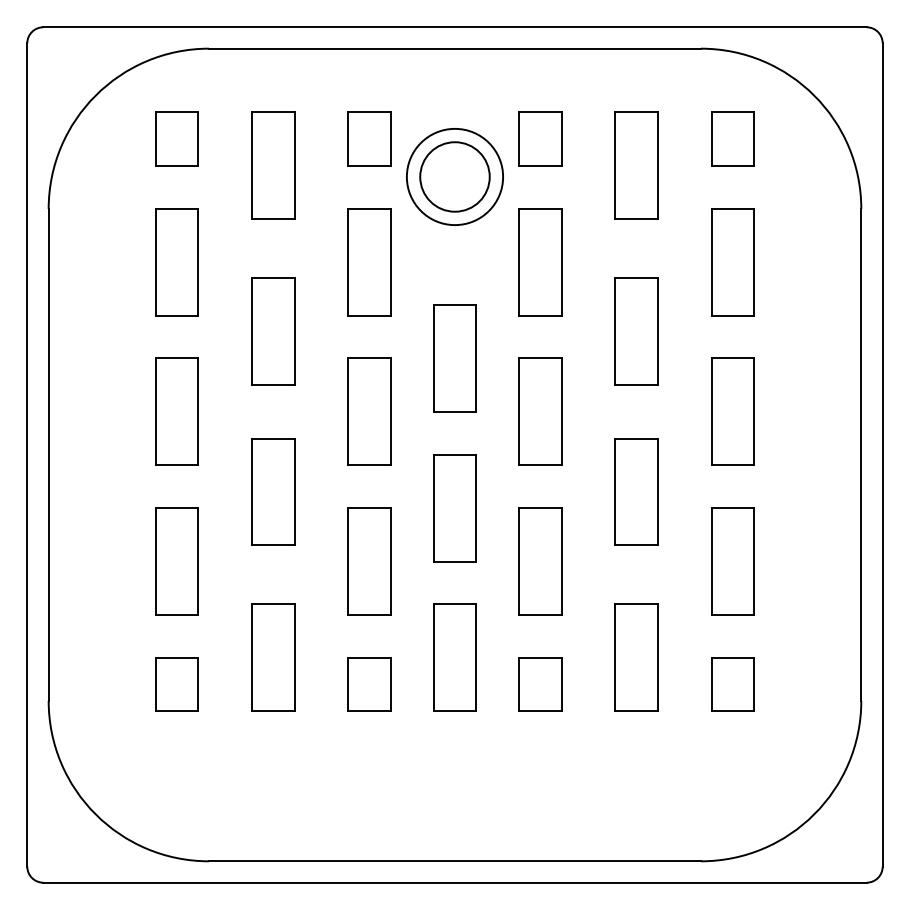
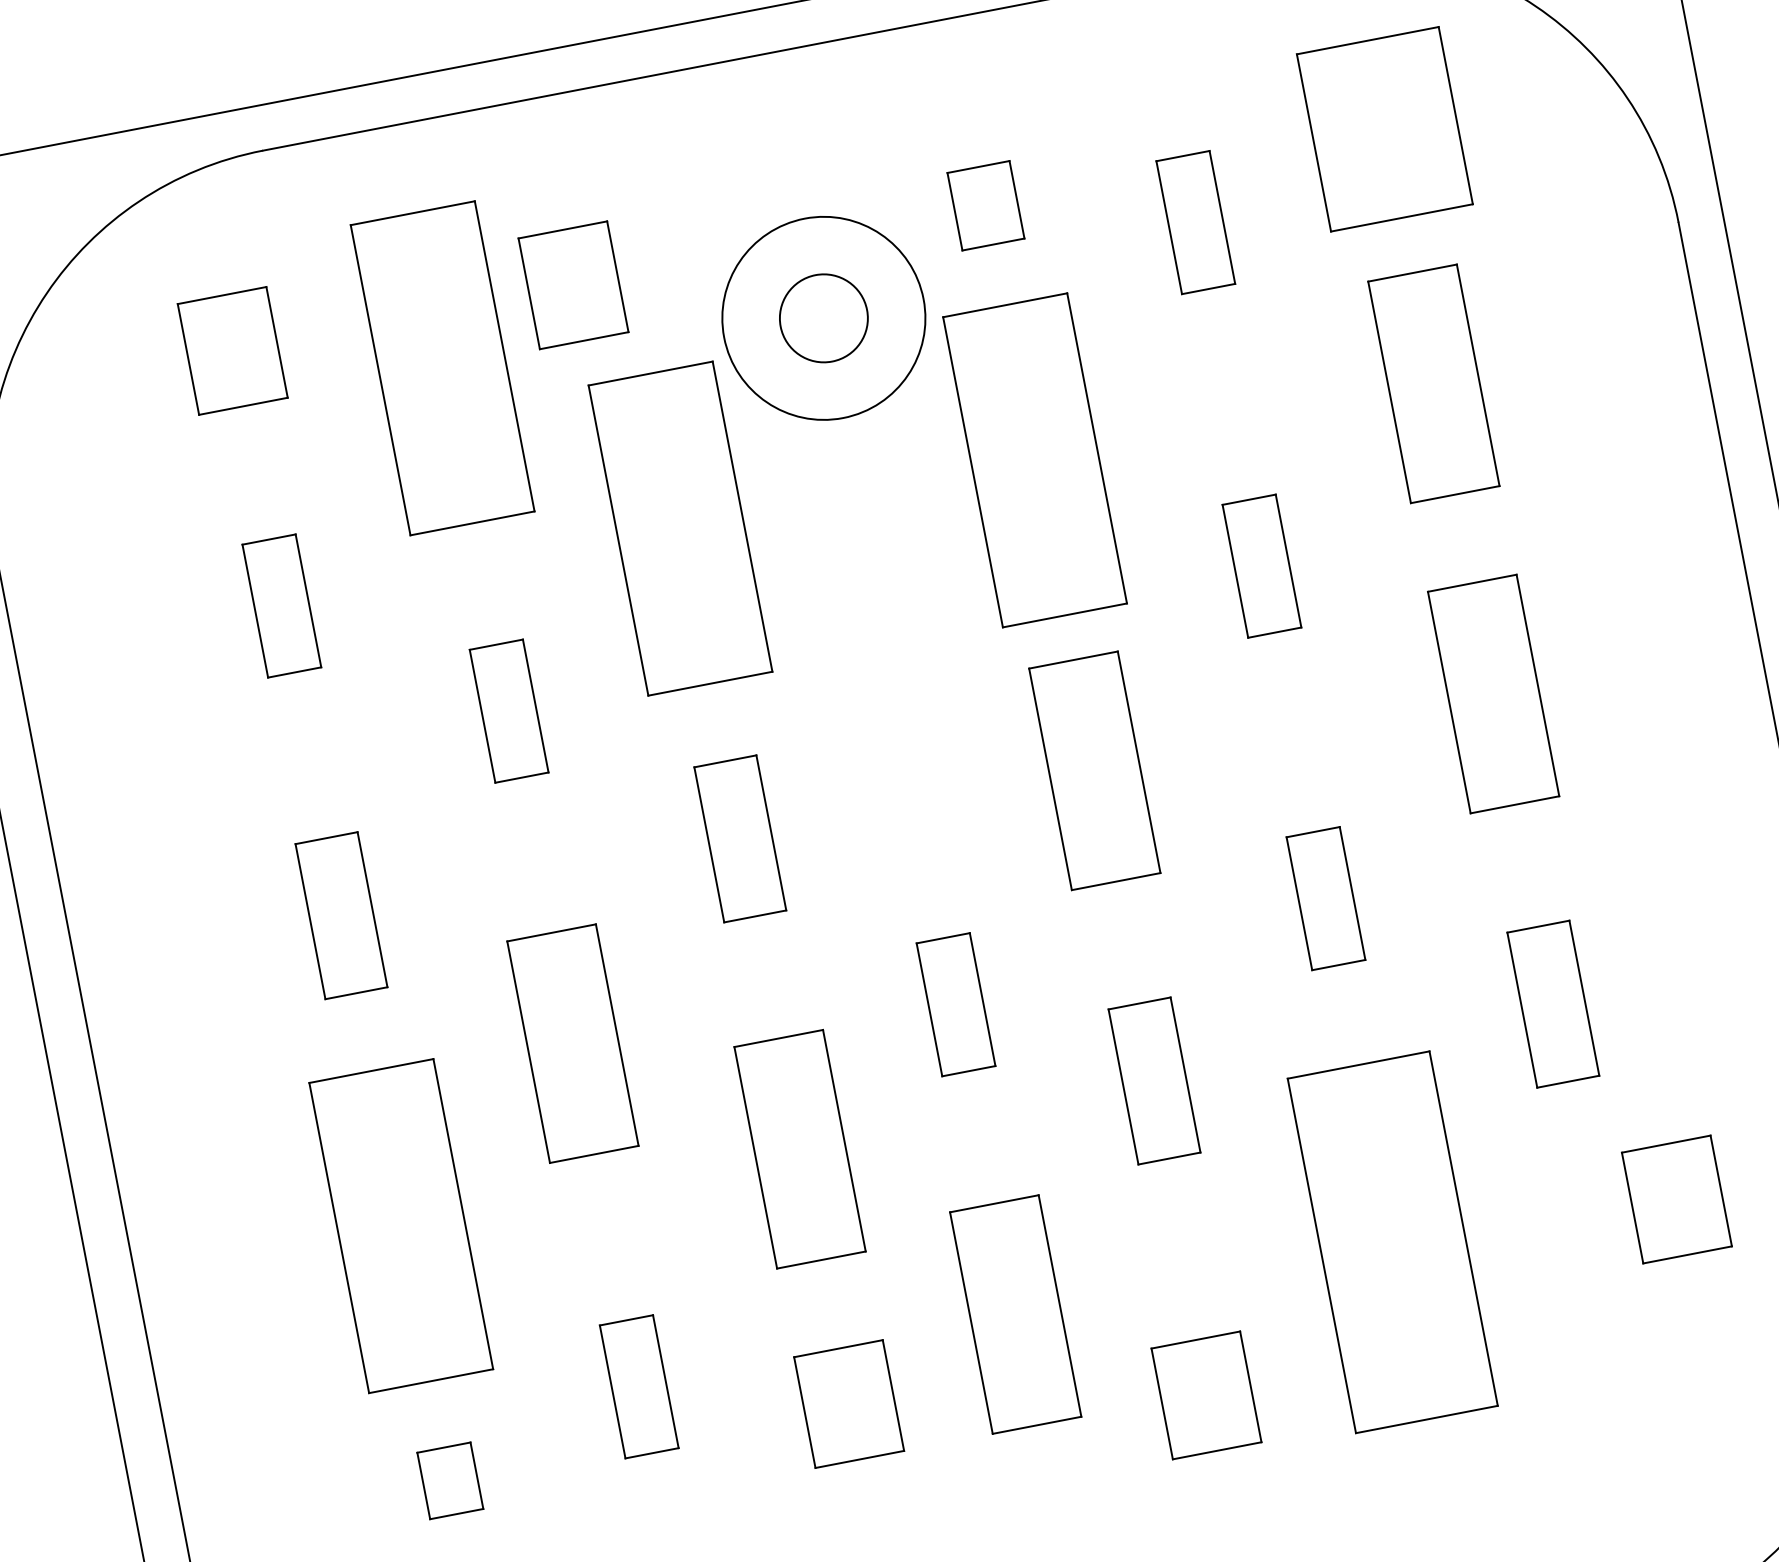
part: (369, 138) -> (573, 283), moved
part: (540, 138) -> (985, 204), size x0.7
part: (732, 138) -> (1383, 127), size x1.6
part: (273, 165) -> (443, 366), size x1.4
part: (636, 165) -> (1195, 222), size x0.6
circle: (454, 176) -> (822, 317), size x0.6
part: (176, 262) -> (280, 606), size x0.6
part: (369, 262) -> (680, 529), size x1.4
part: (540, 262) -> (1035, 461), size x1.4
part: (273, 331) -> (509, 710), size x0.6
part: (636, 331) -> (1261, 566), size x0.6
part: (454, 358) -> (895, 694), removed
part: (176, 411) -> (340, 915), size x0.7
part: (369, 411) -> (740, 838), size x0.7
part: (636, 491) -> (1325, 897), size x0.6
part: (454, 508) -> (955, 1005), size x0.6
part: (176, 561) -> (400, 1226), size x1.4
part: (540, 561) -> (1154, 1080), size x0.7
part: (732, 561) -> (1552, 1004), size x0.7
part: (273, 657) -> (639, 1386), size x0.6
part: (636, 657) -> (1391, 1241), size x1.6
part: (176, 684) -> (449, 1481), size x0.6
part: (540, 684) -> (1206, 1395), moved
part: (732, 684) -> (1675, 1199), moved

